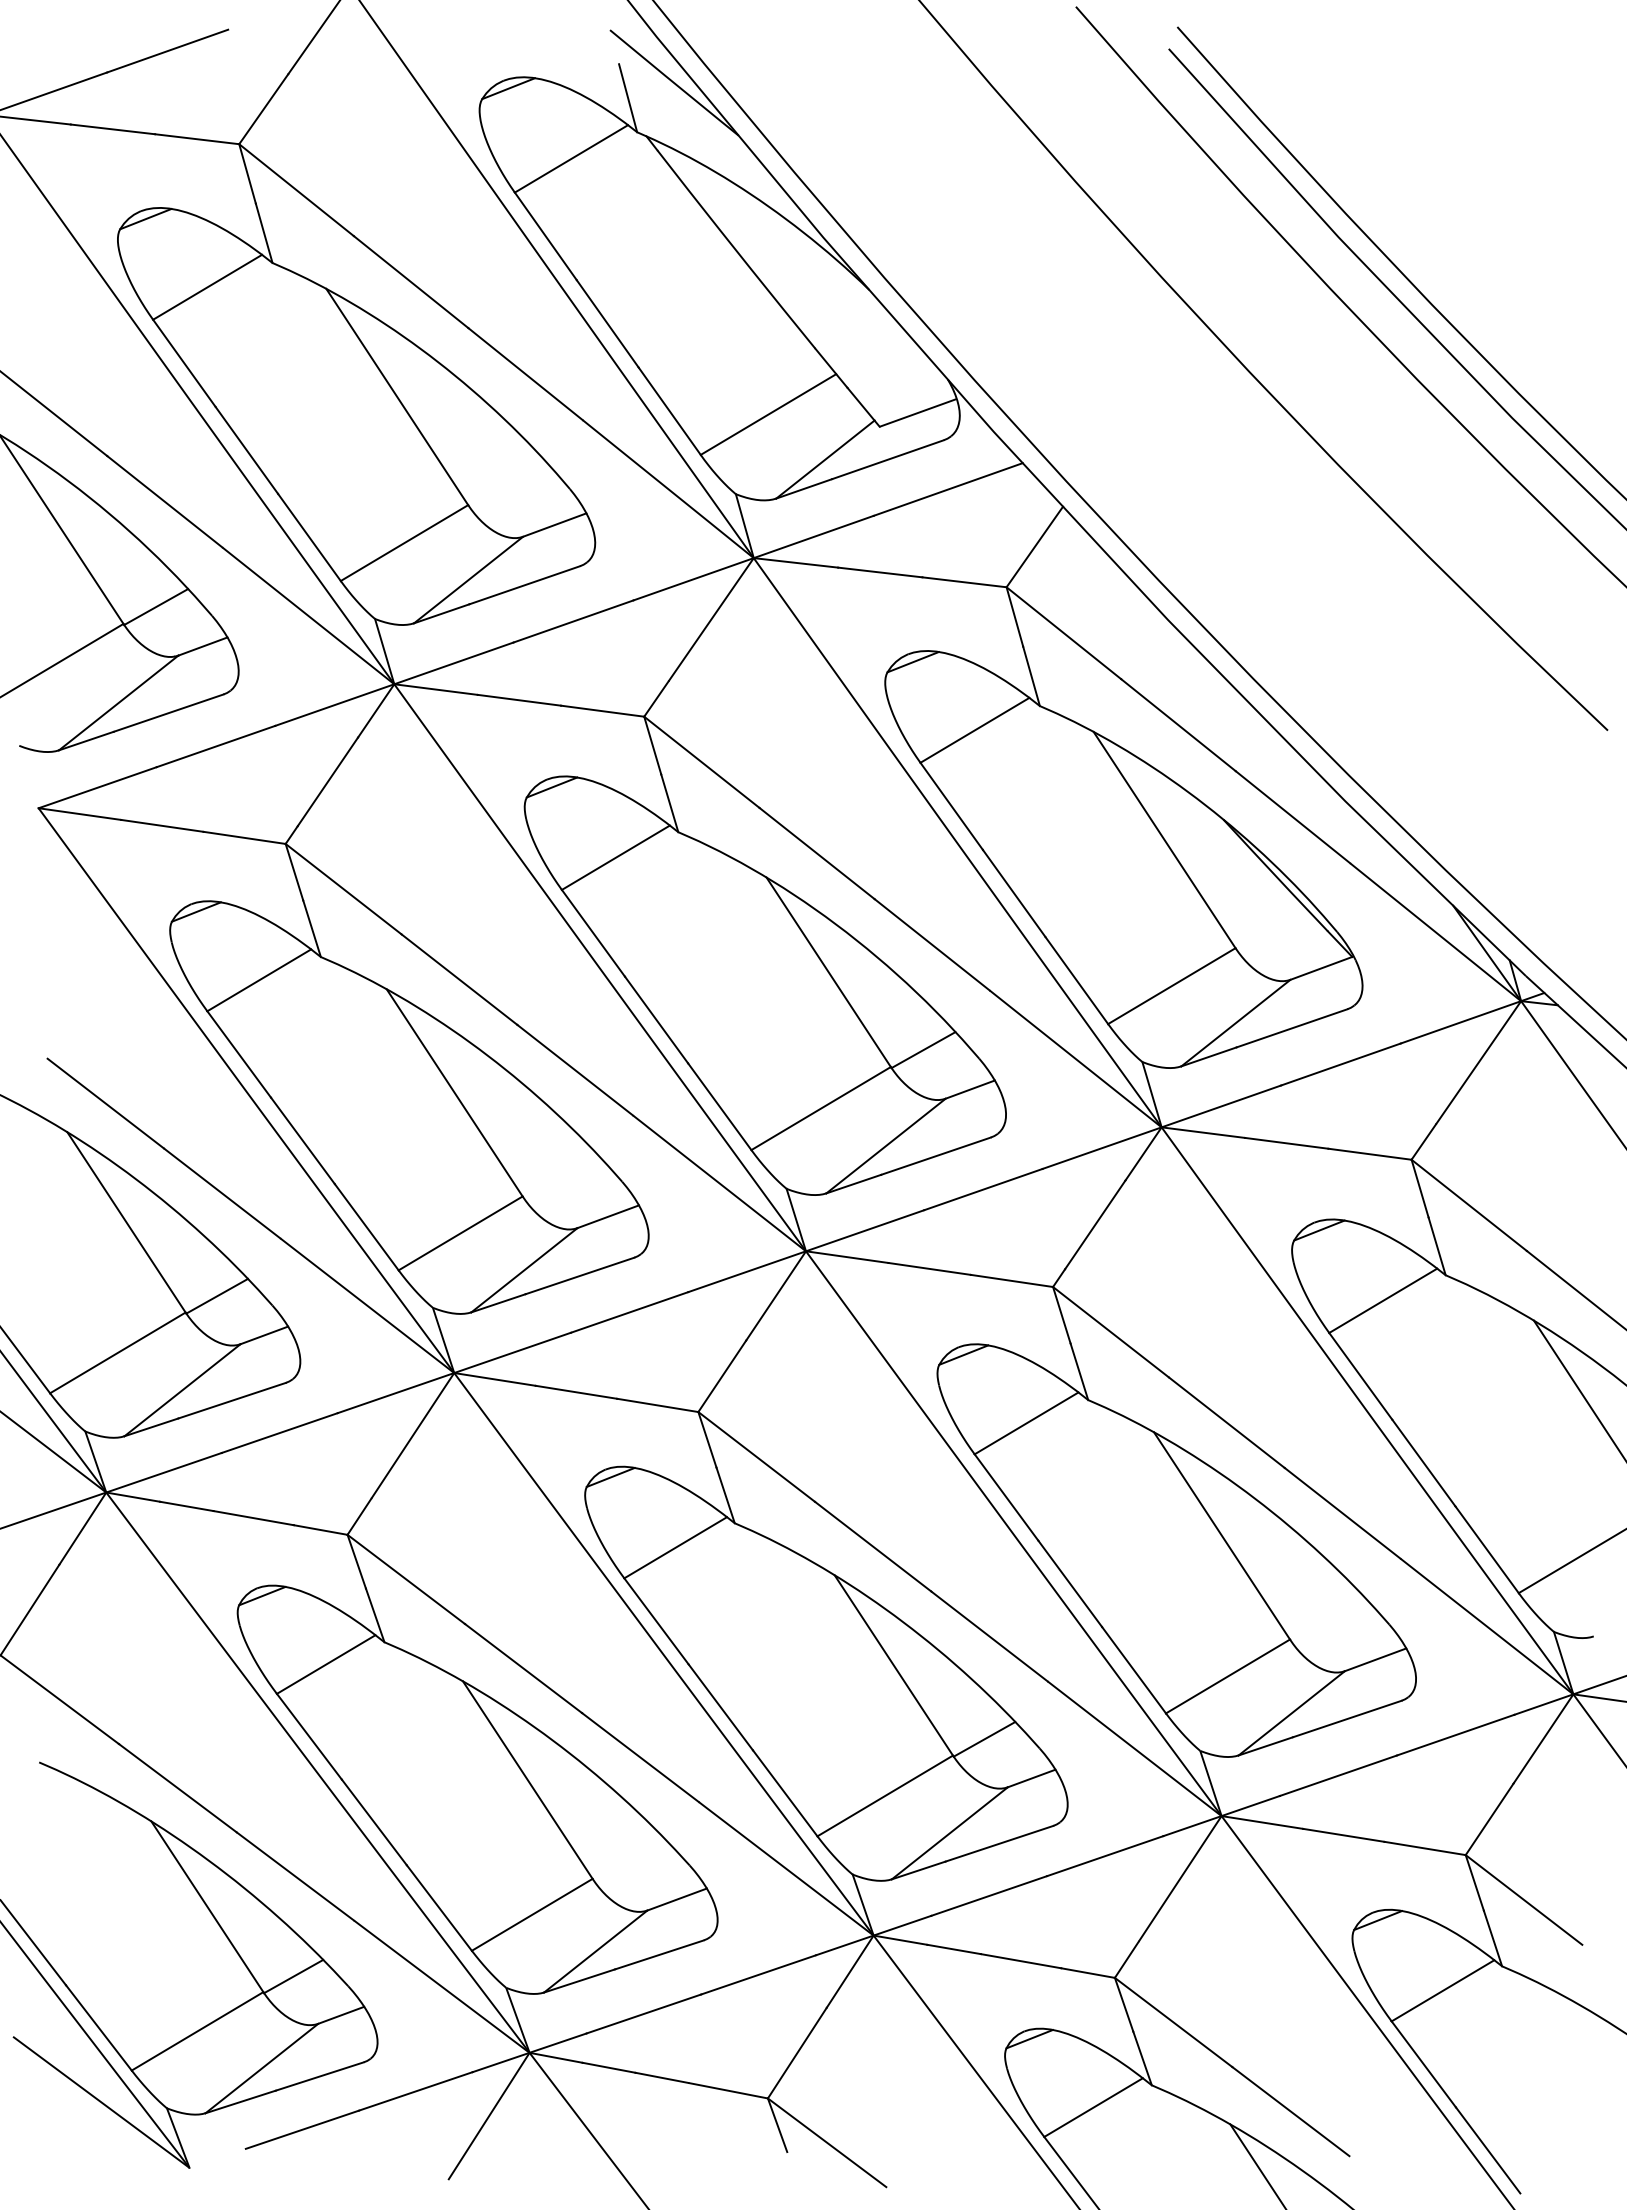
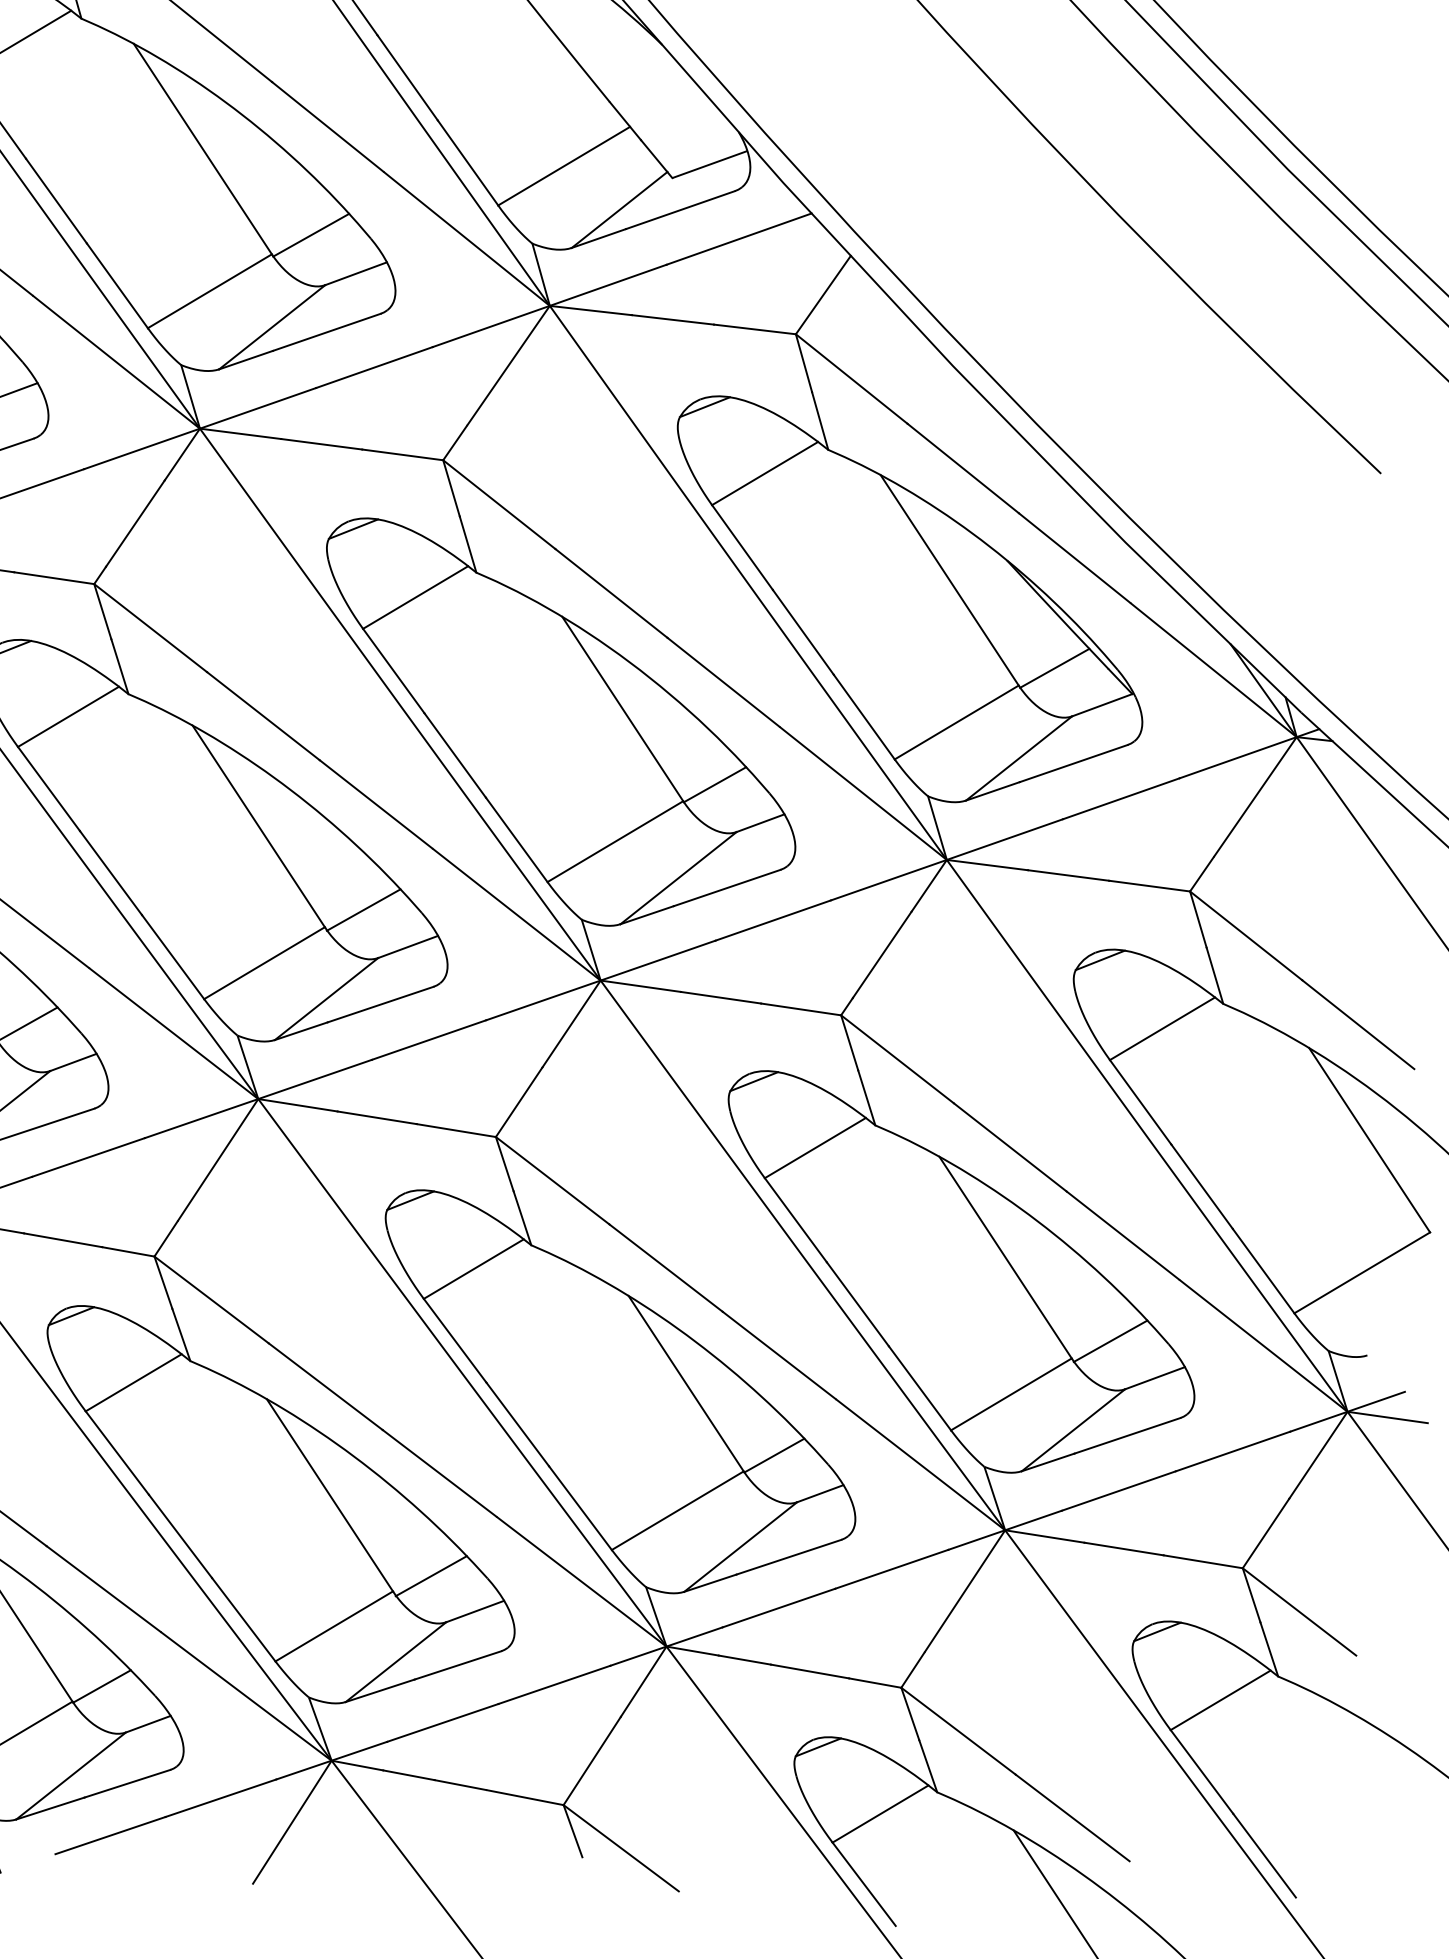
line: (508, 485) -> (311, 235), added
line: (1272, 930) -> (1054, 668), added
line: (562, 1178) -> (363, 909), added
line: (1329, 1621) -> (1110, 1340), added
line: (631, 1862) -> (430, 1575), added

